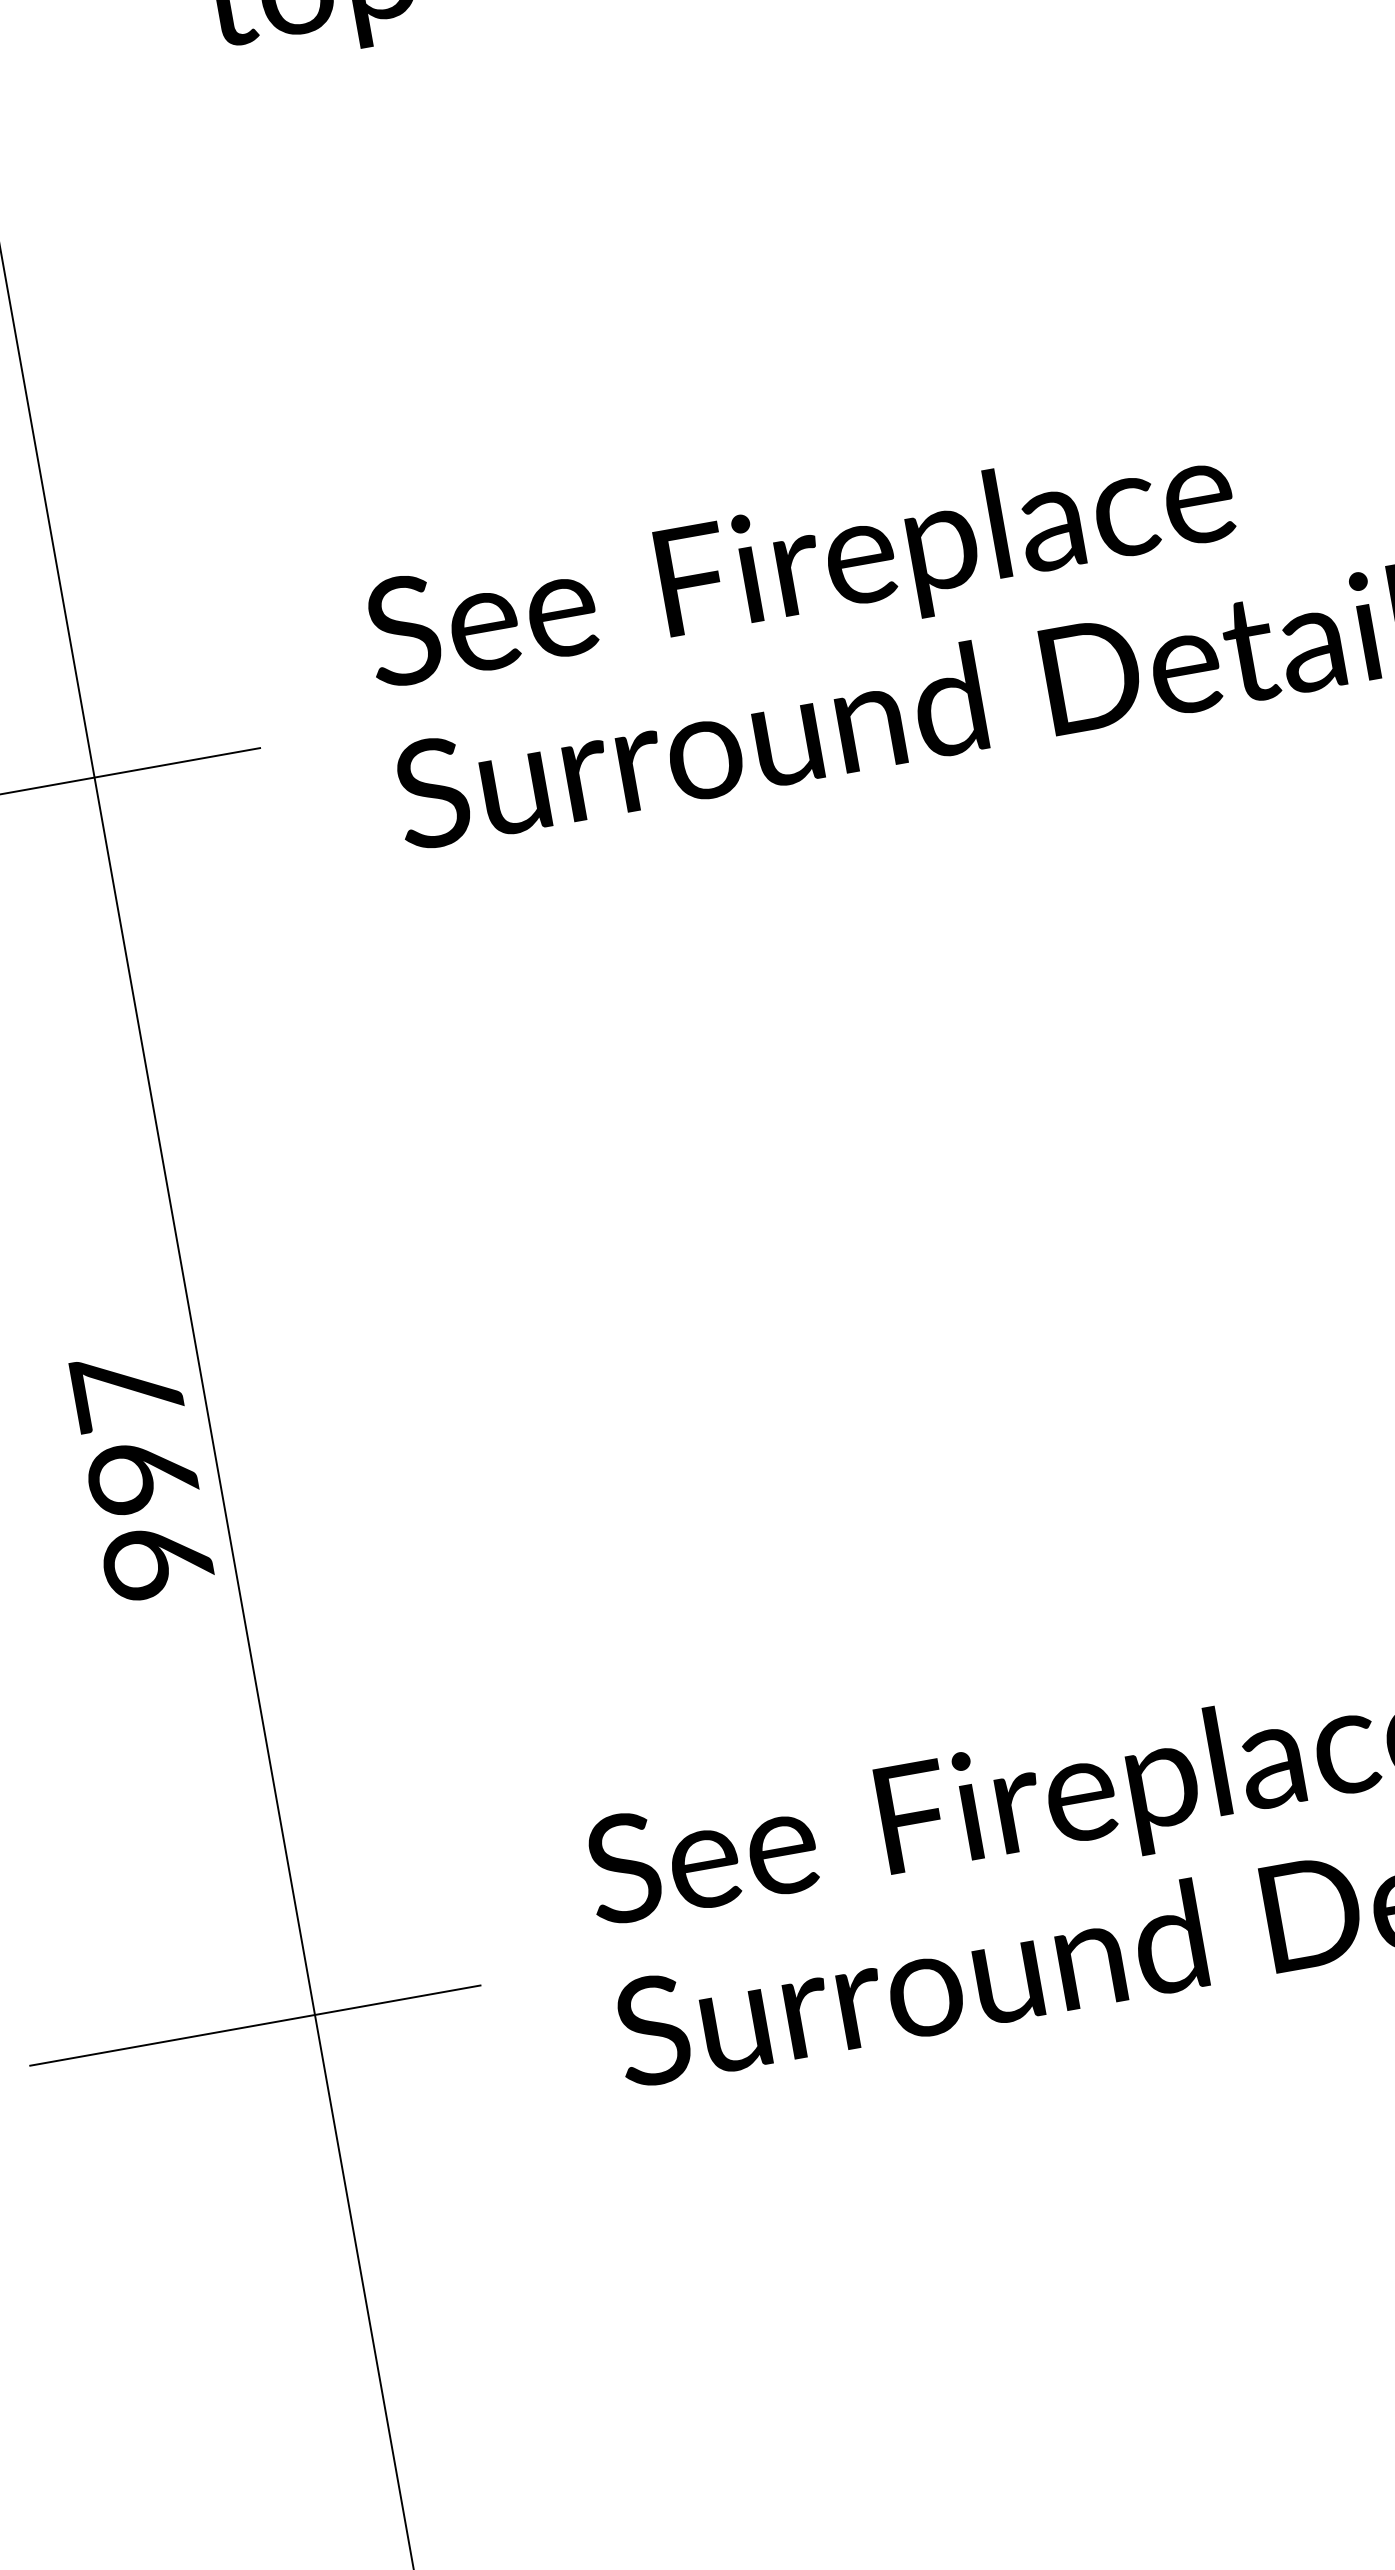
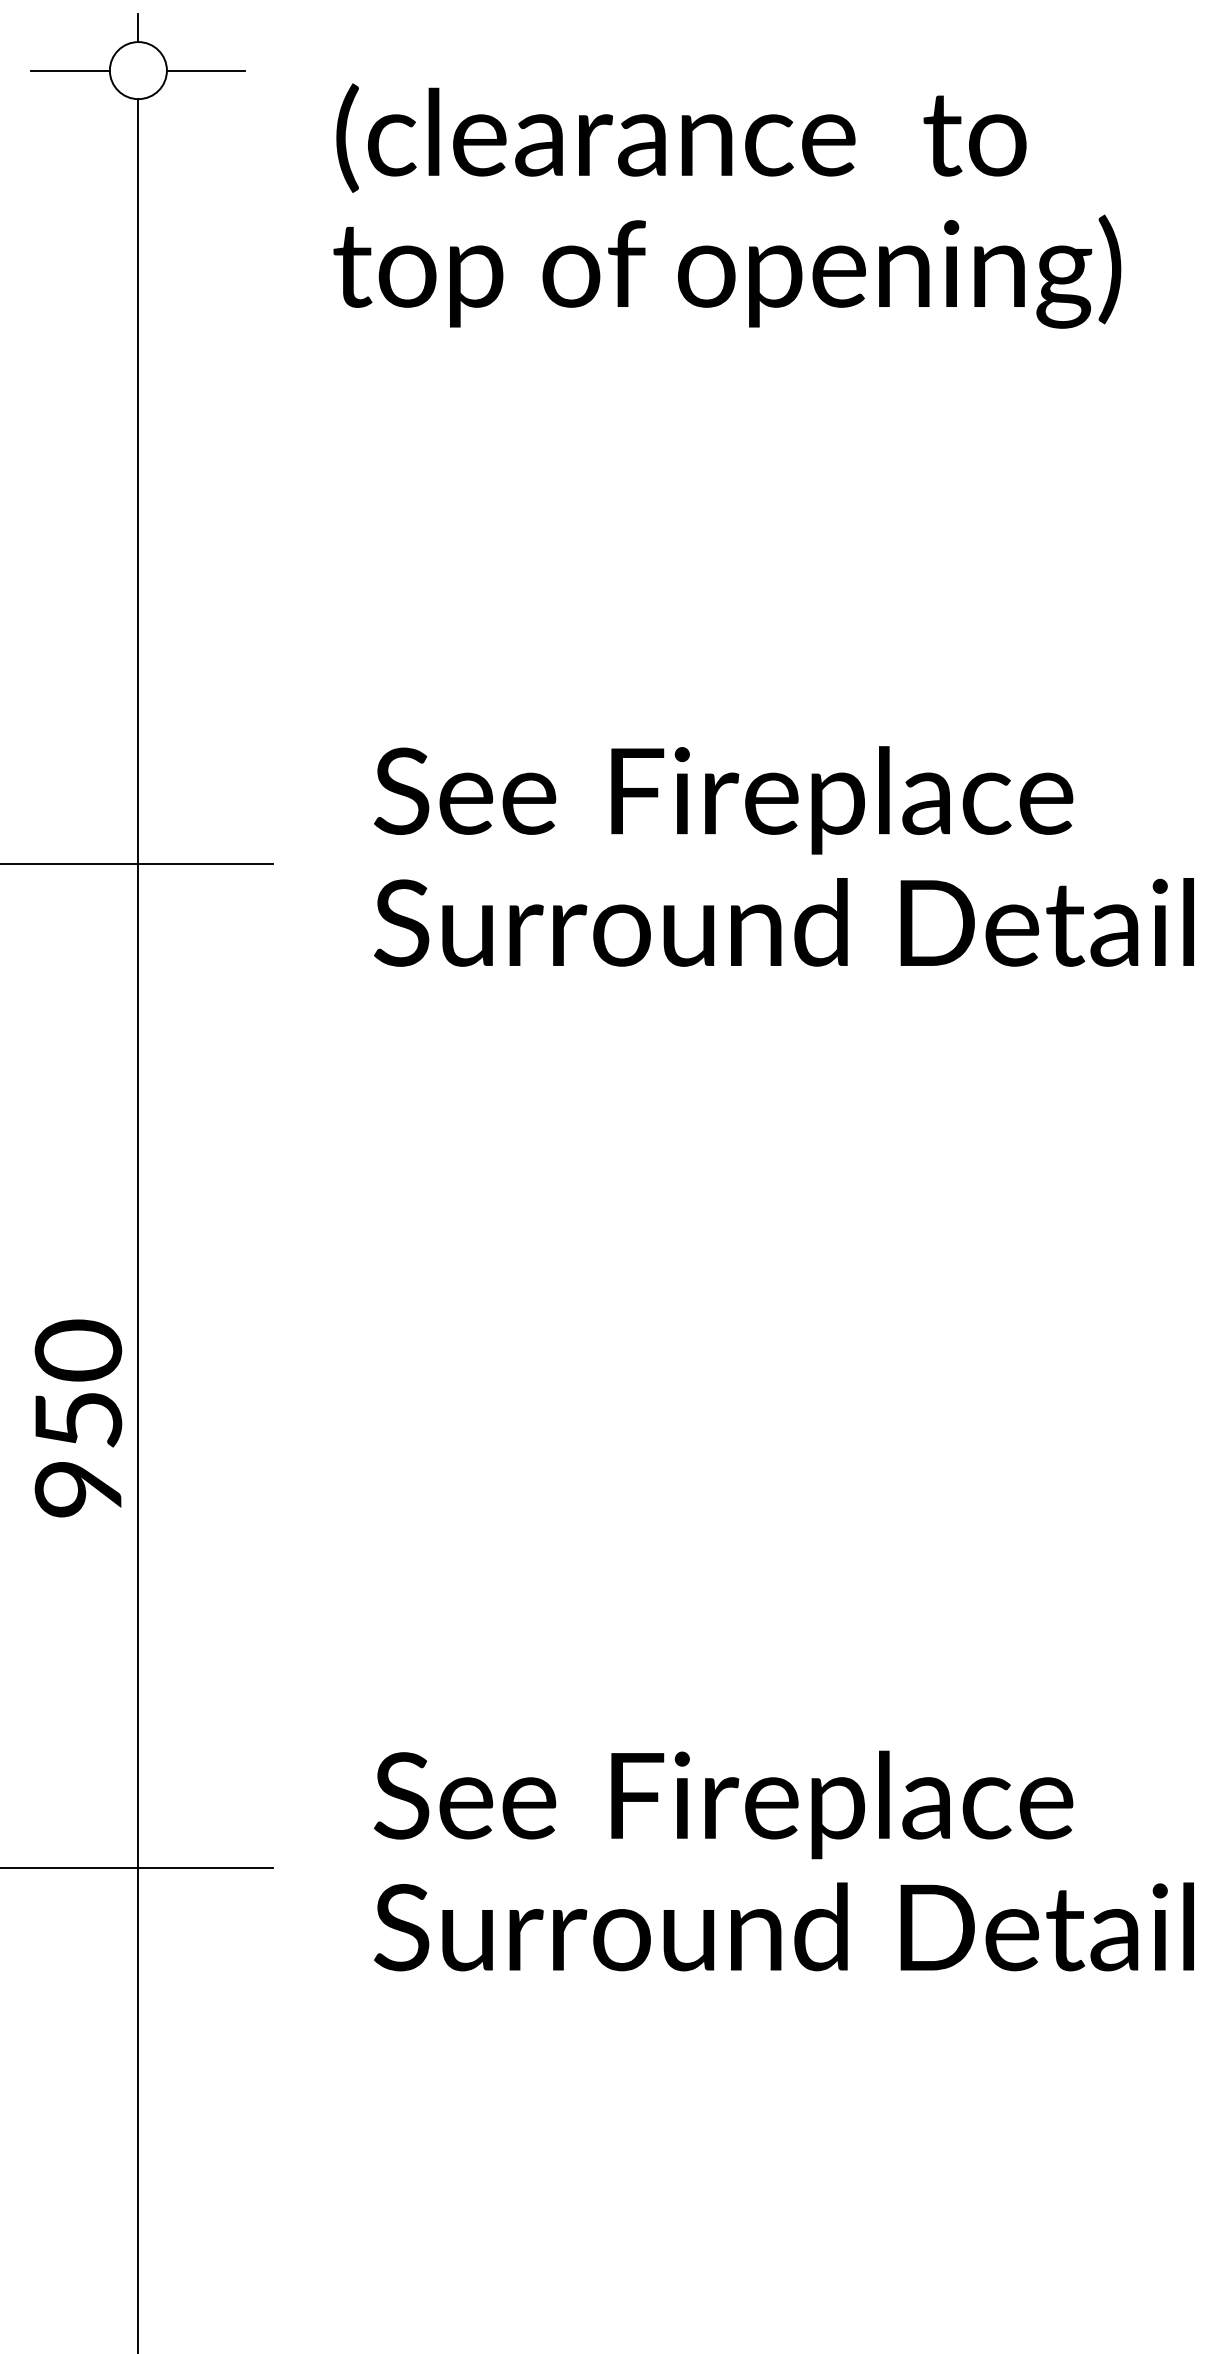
text: (134, 1431) -> (78, 1383), 997 -> 950

